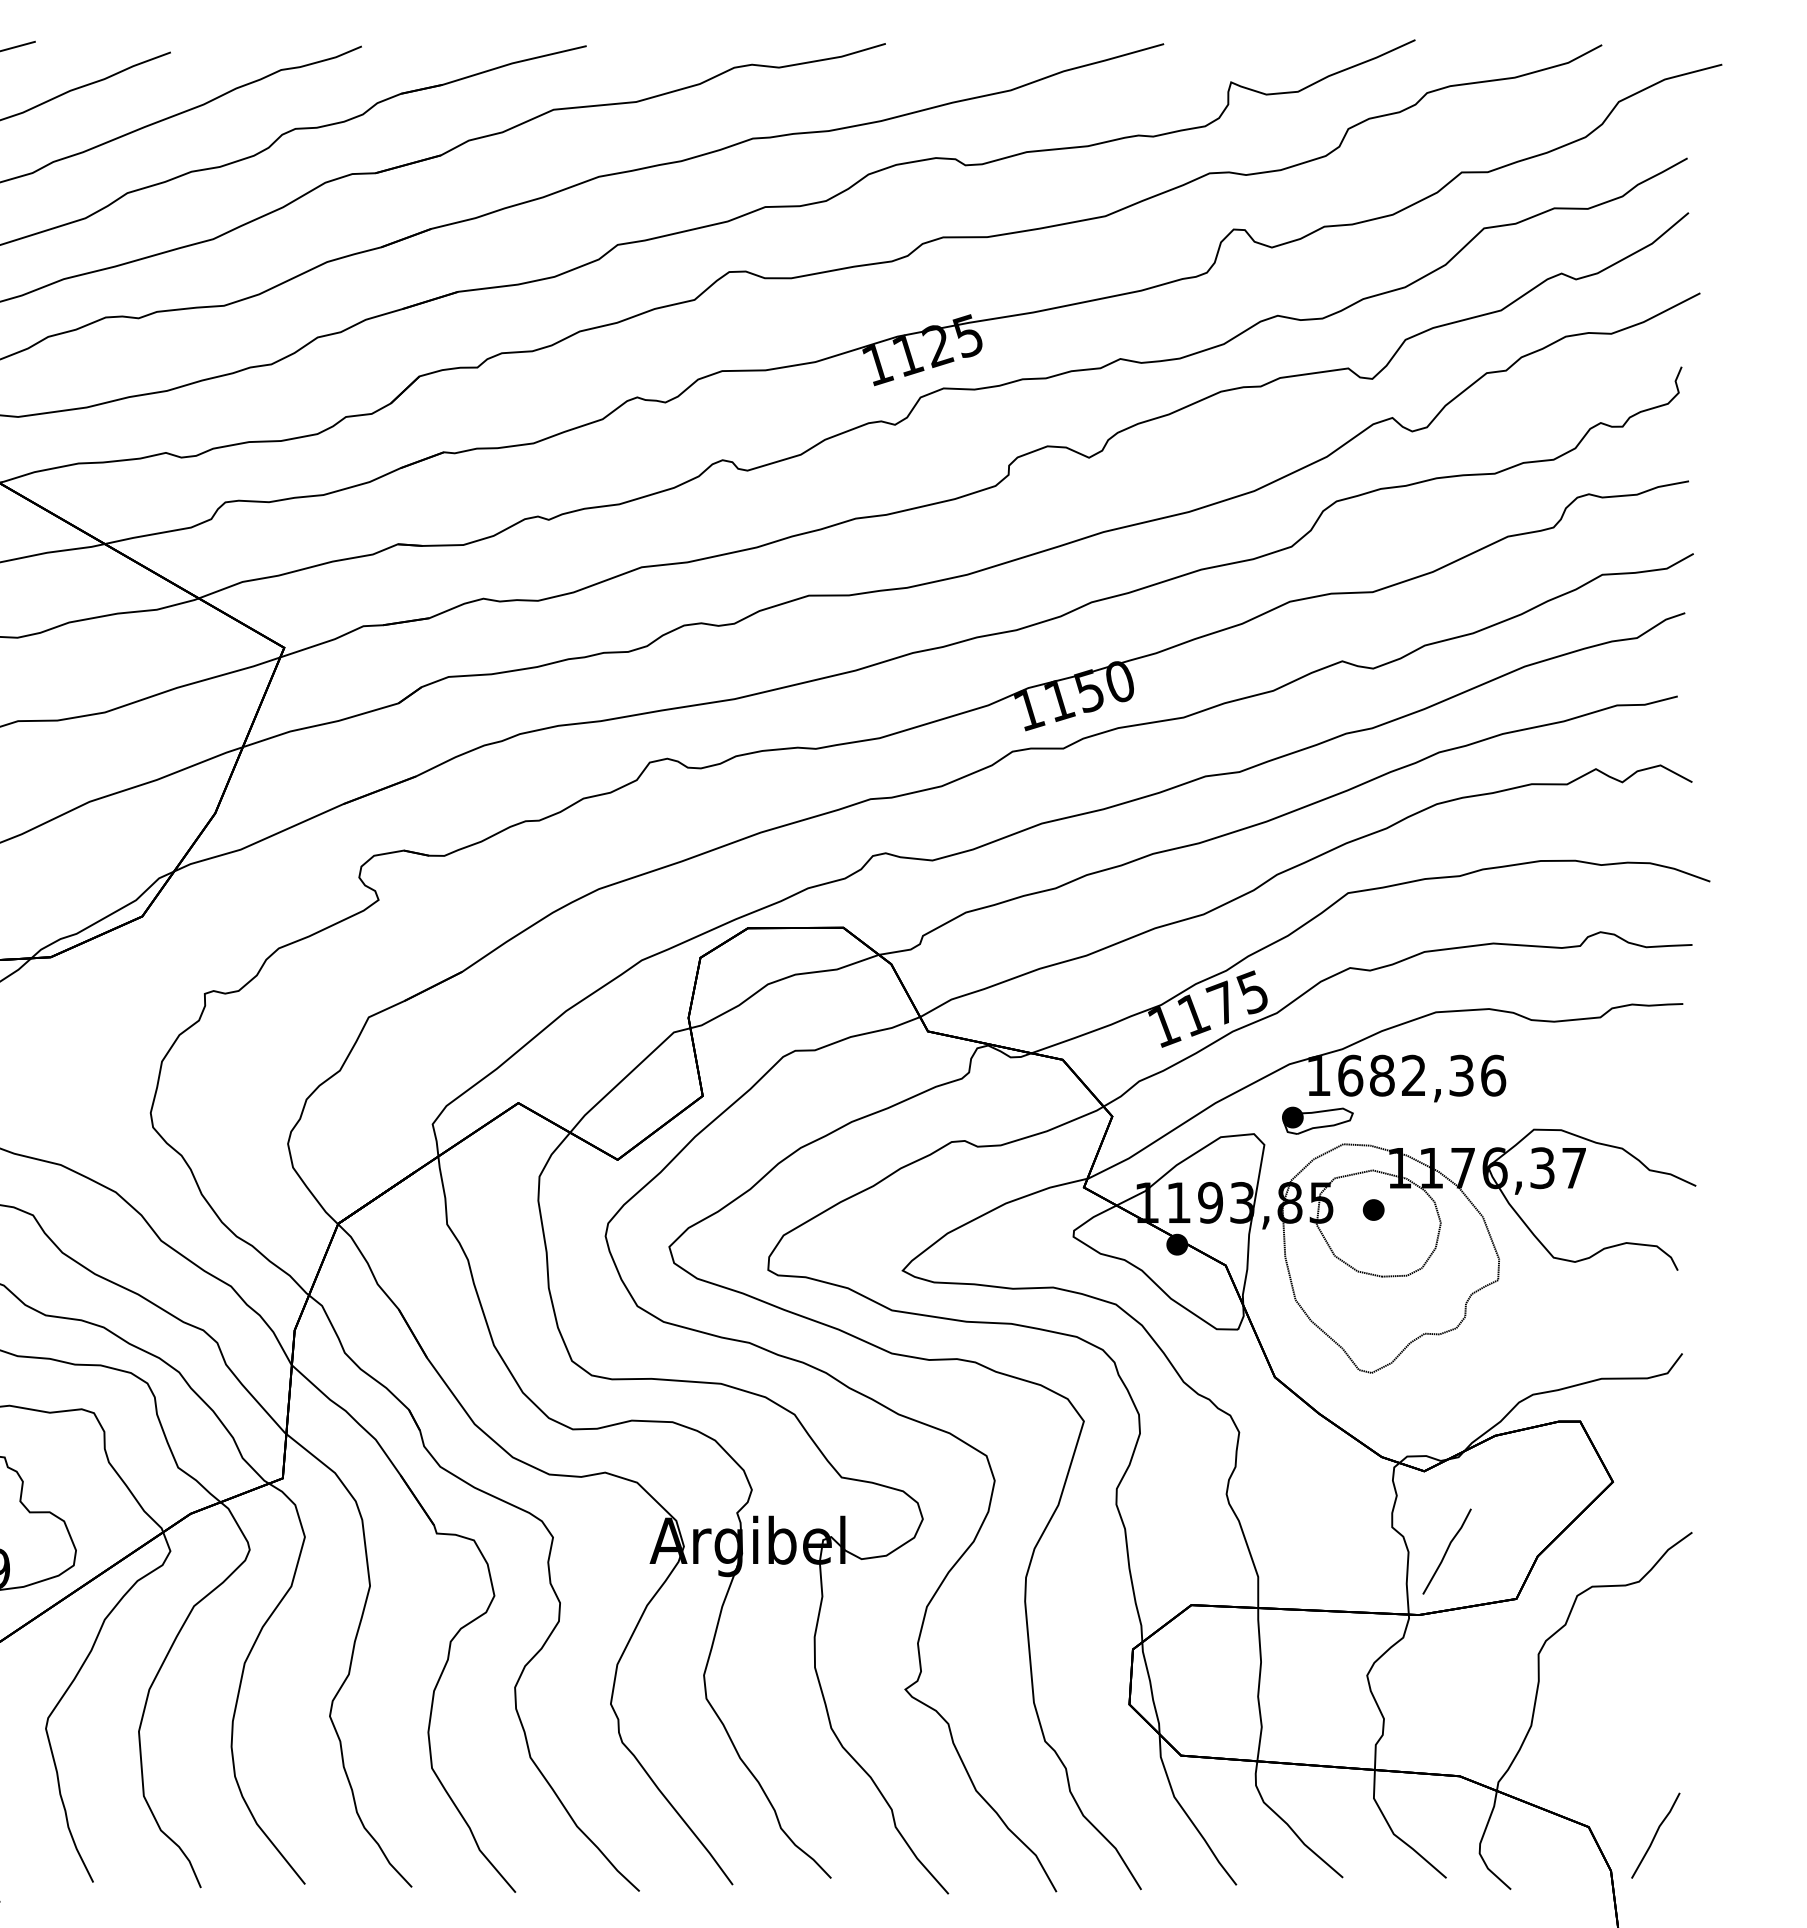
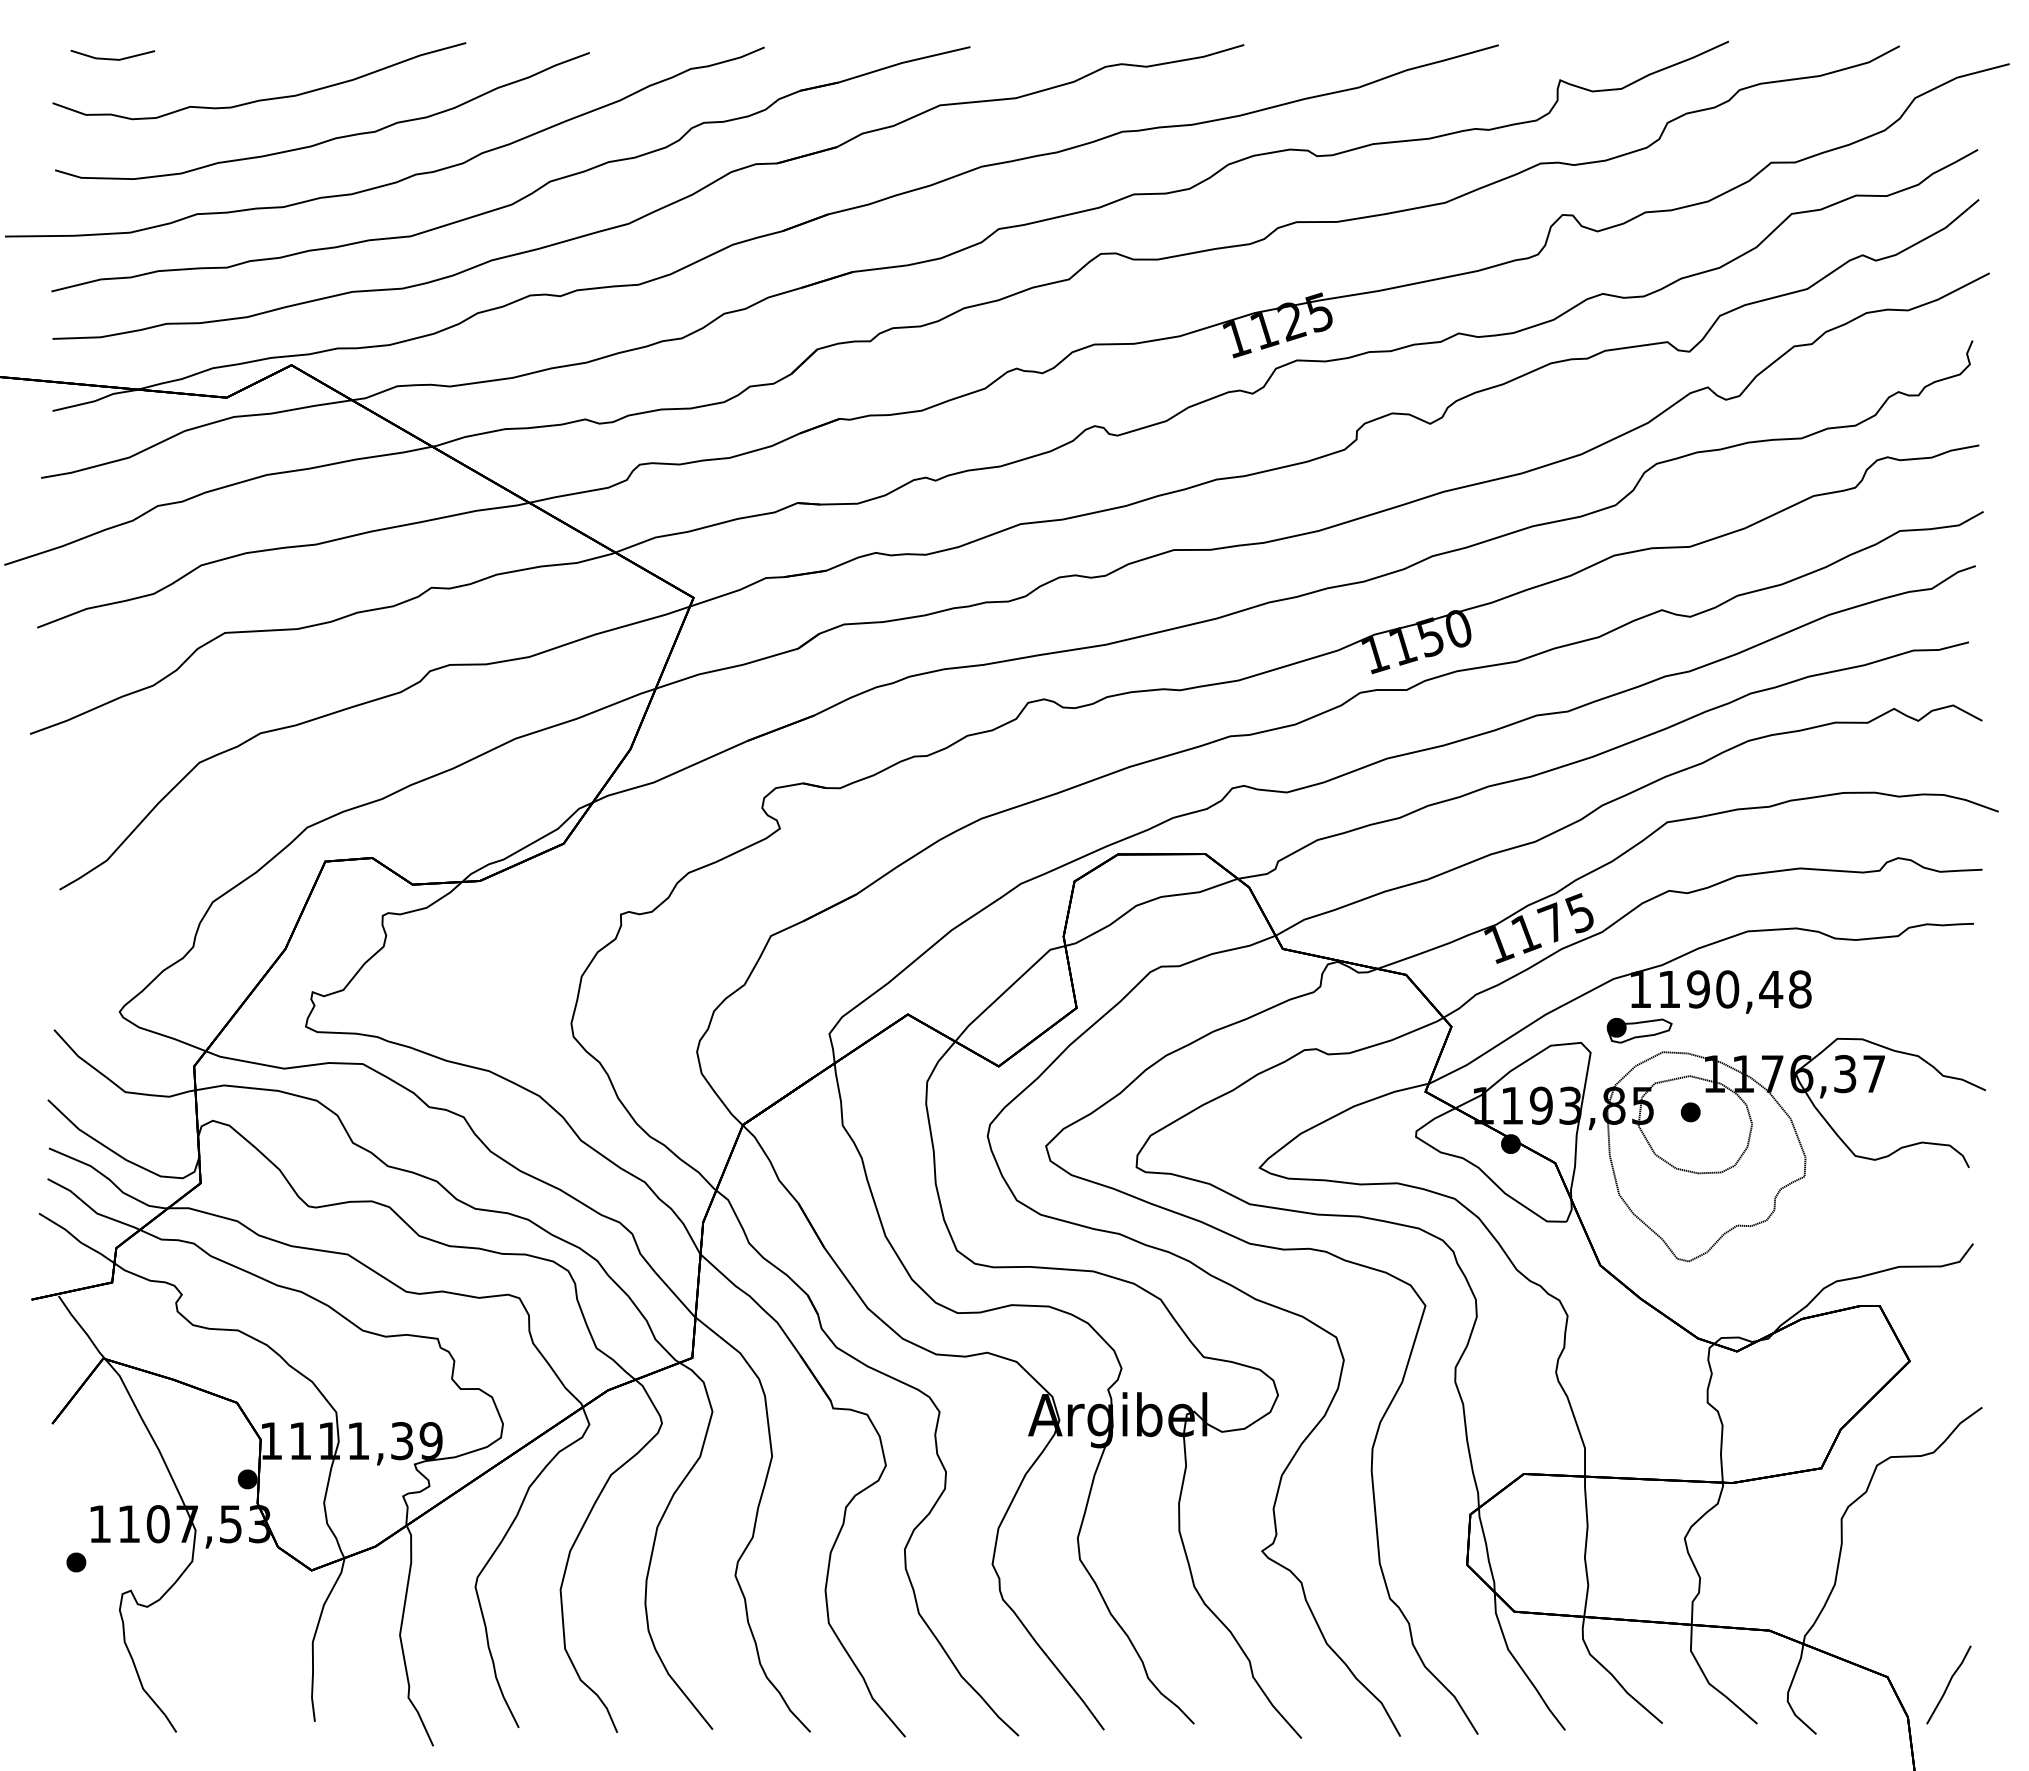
text: (1421, 1075) -> (1734, 989), 1682,36 -> 1190,48
line: (1446, 1551) -> (1757, 1424), removed

